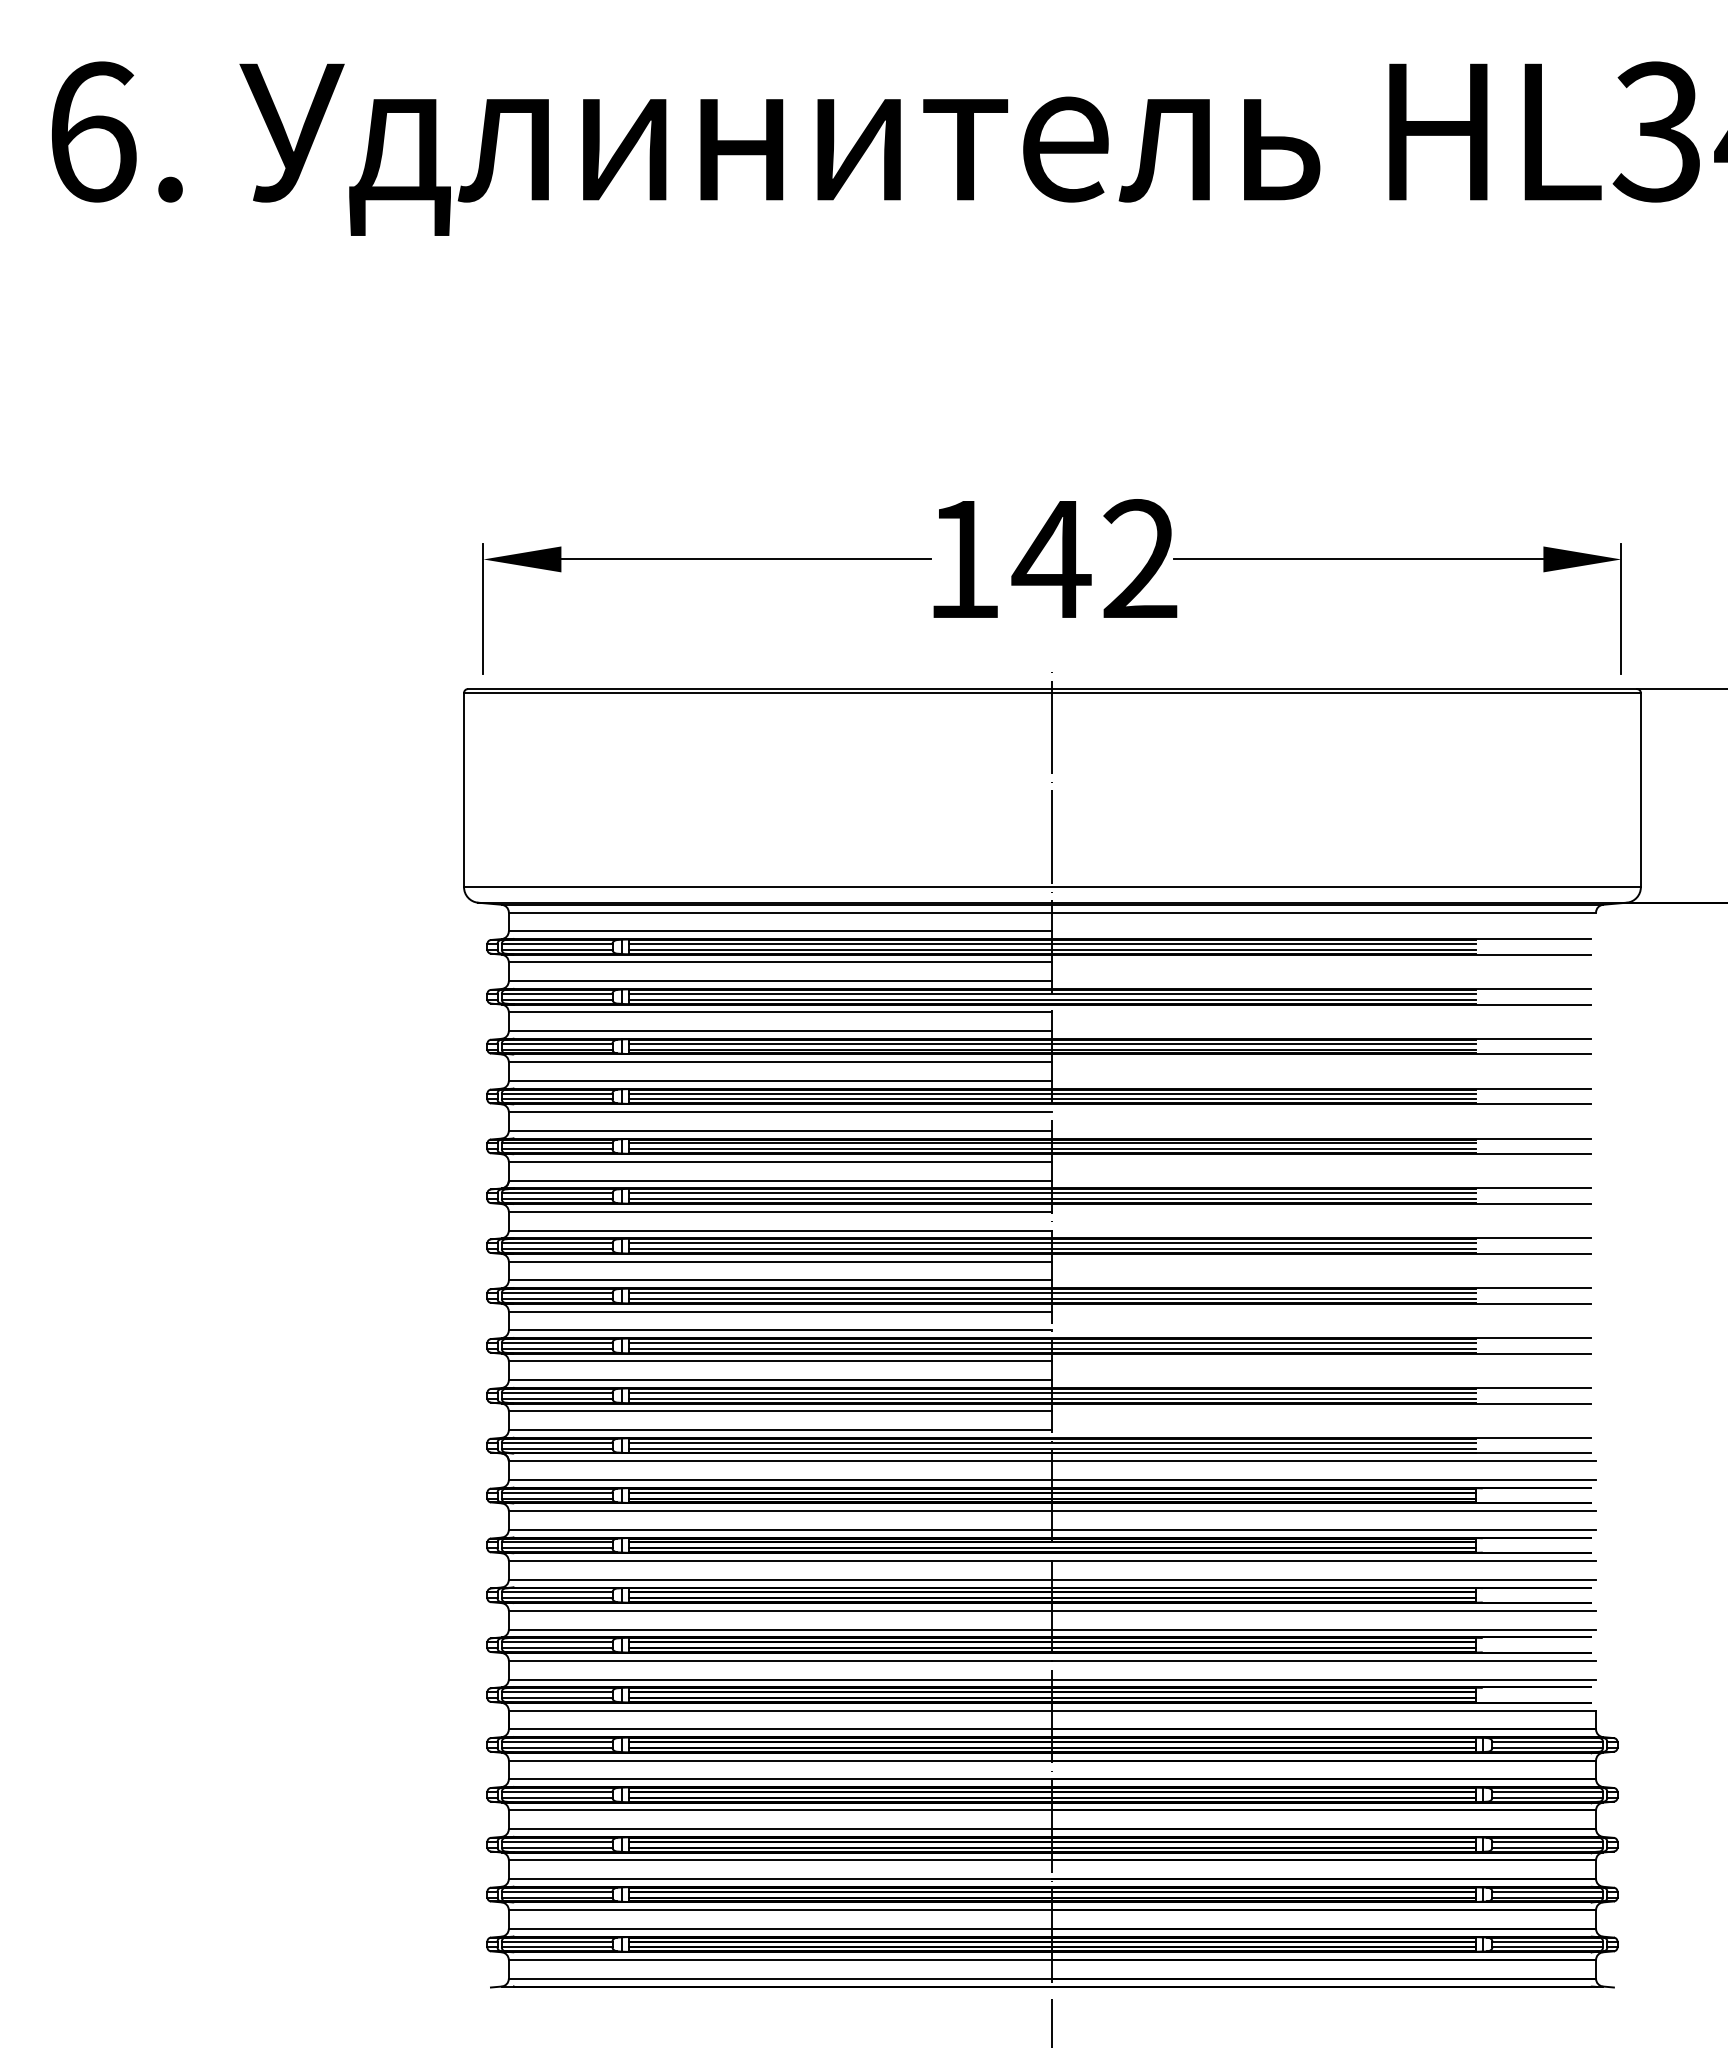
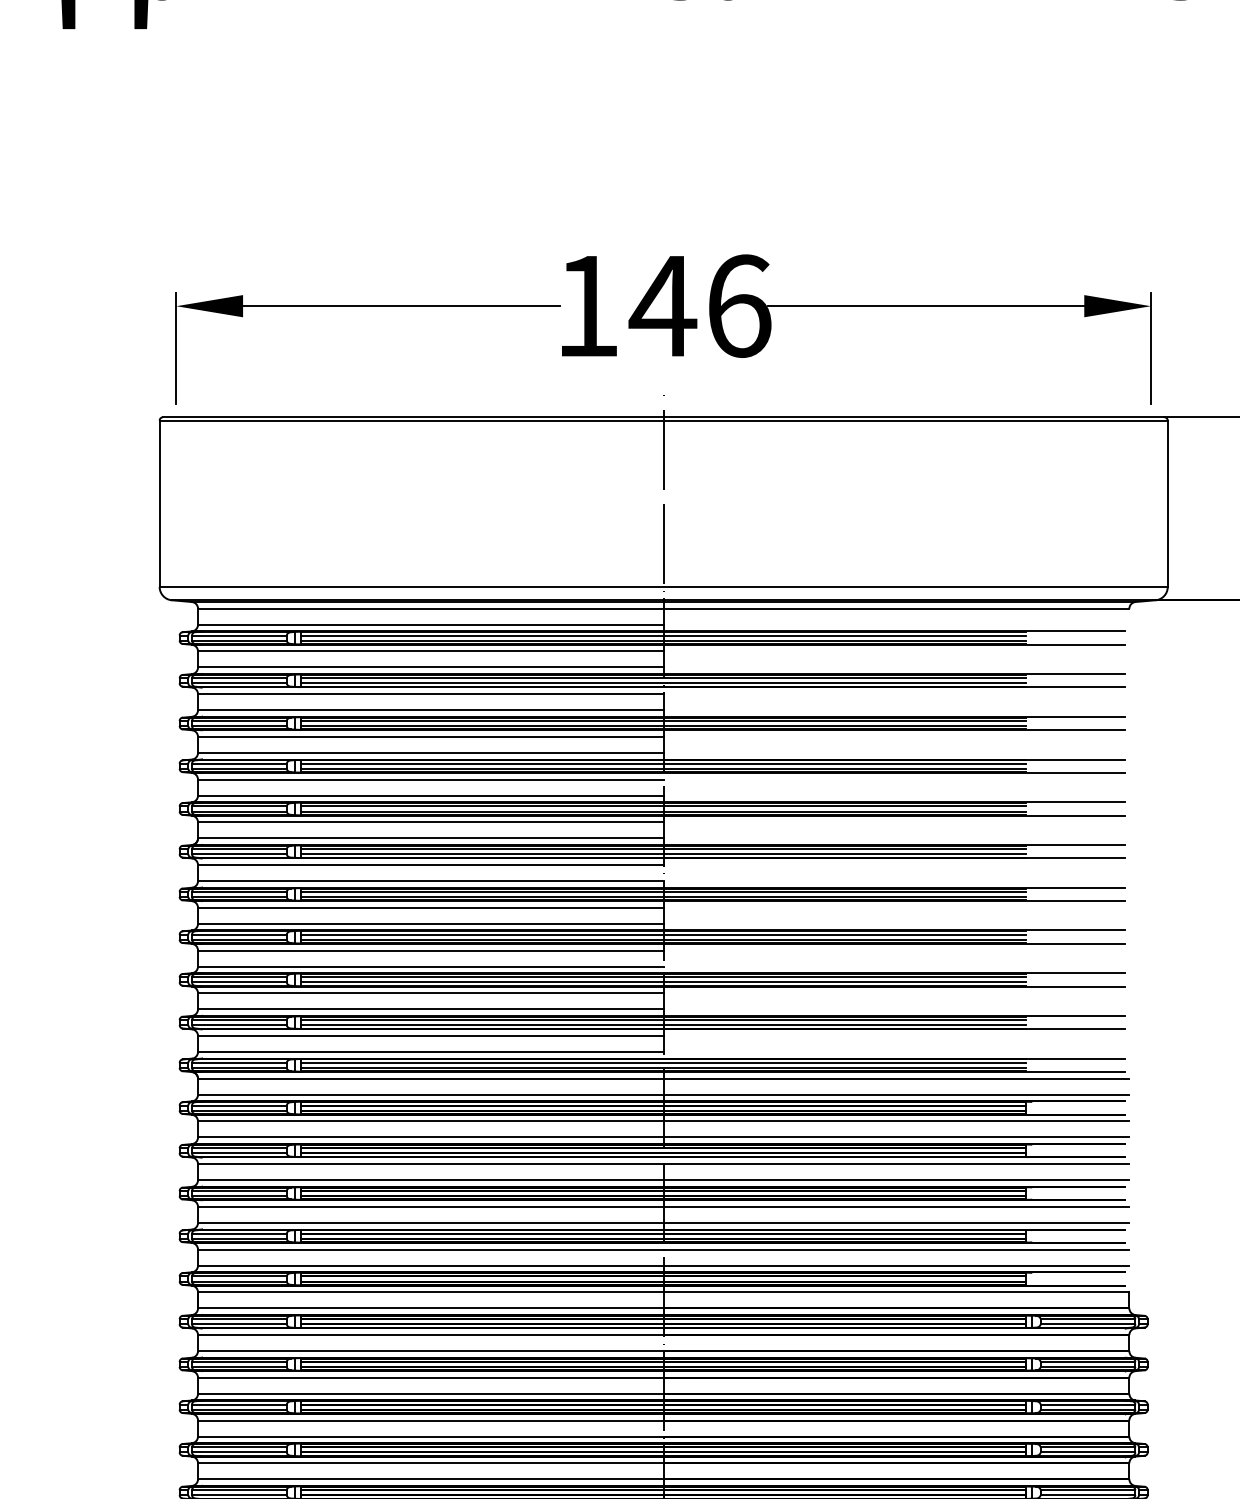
text: (1140, 559) -> (739, 306), 142 -> 146

